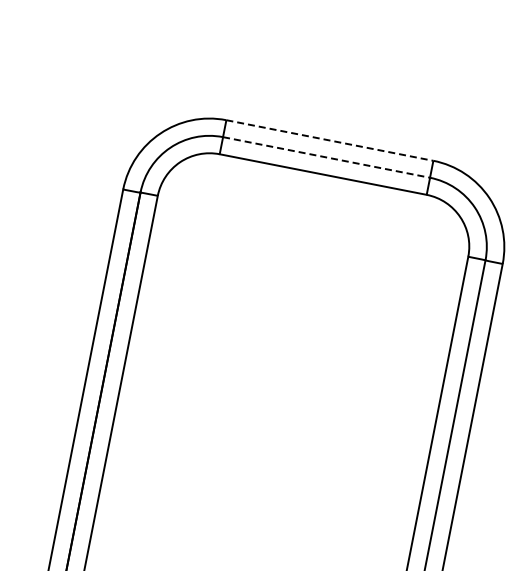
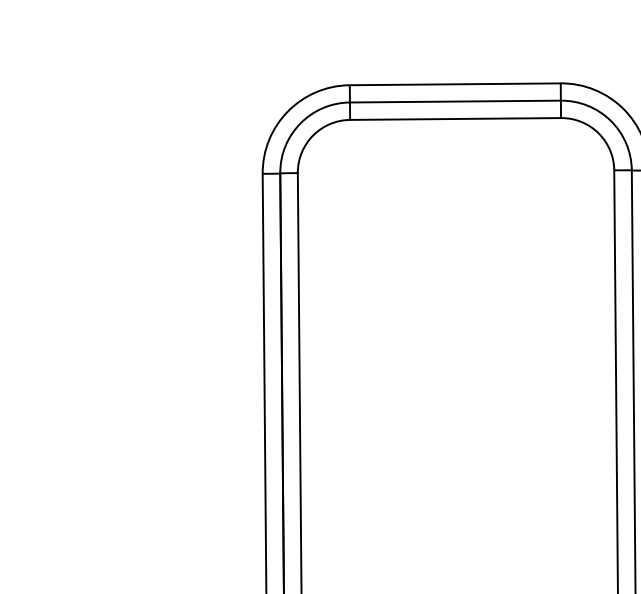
line: (330, 140) -> (455, 84), dashed -> solid
line: (326, 157) -> (455, 101), dashed -> solid

